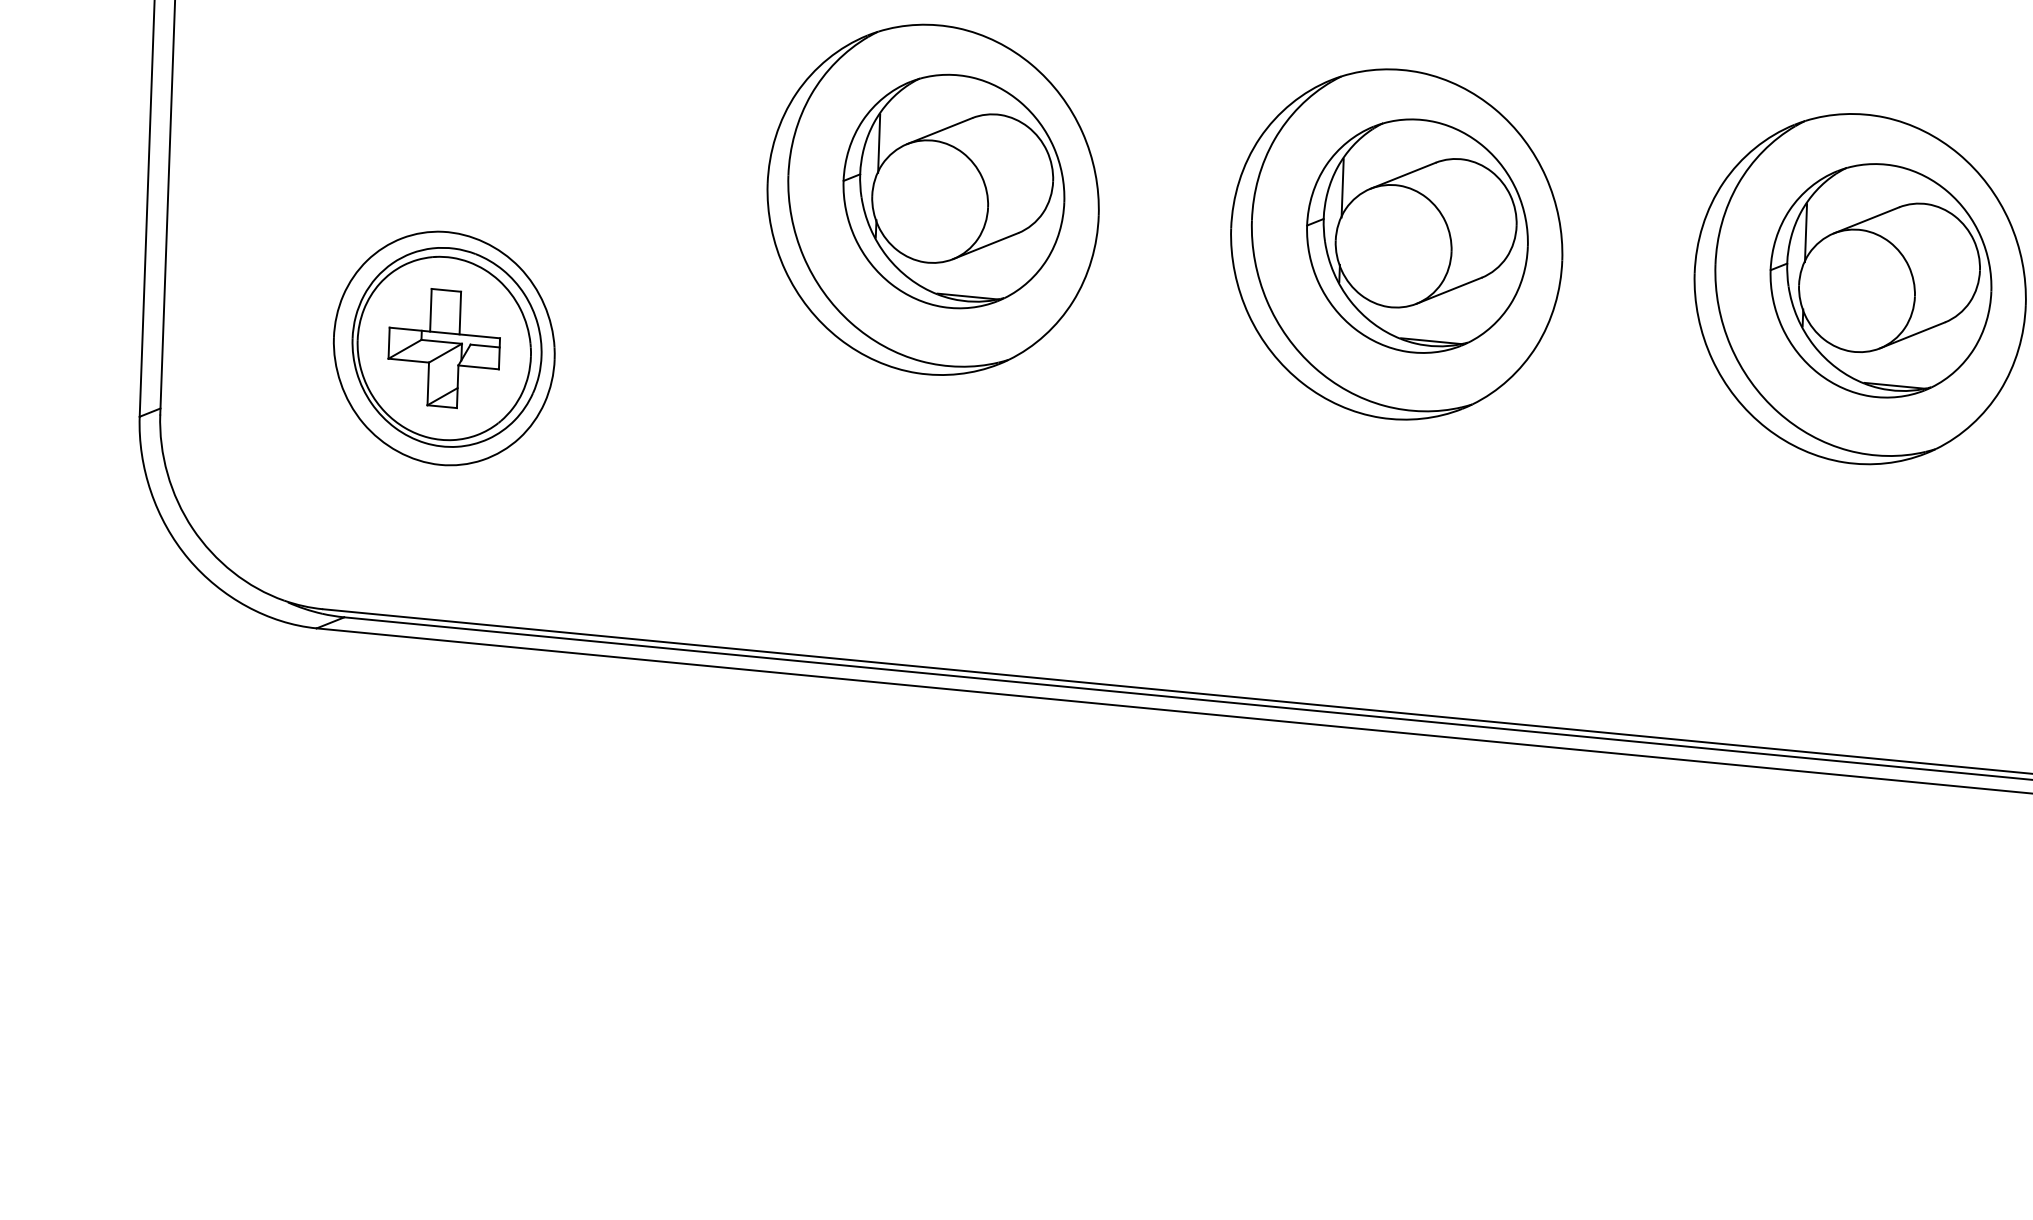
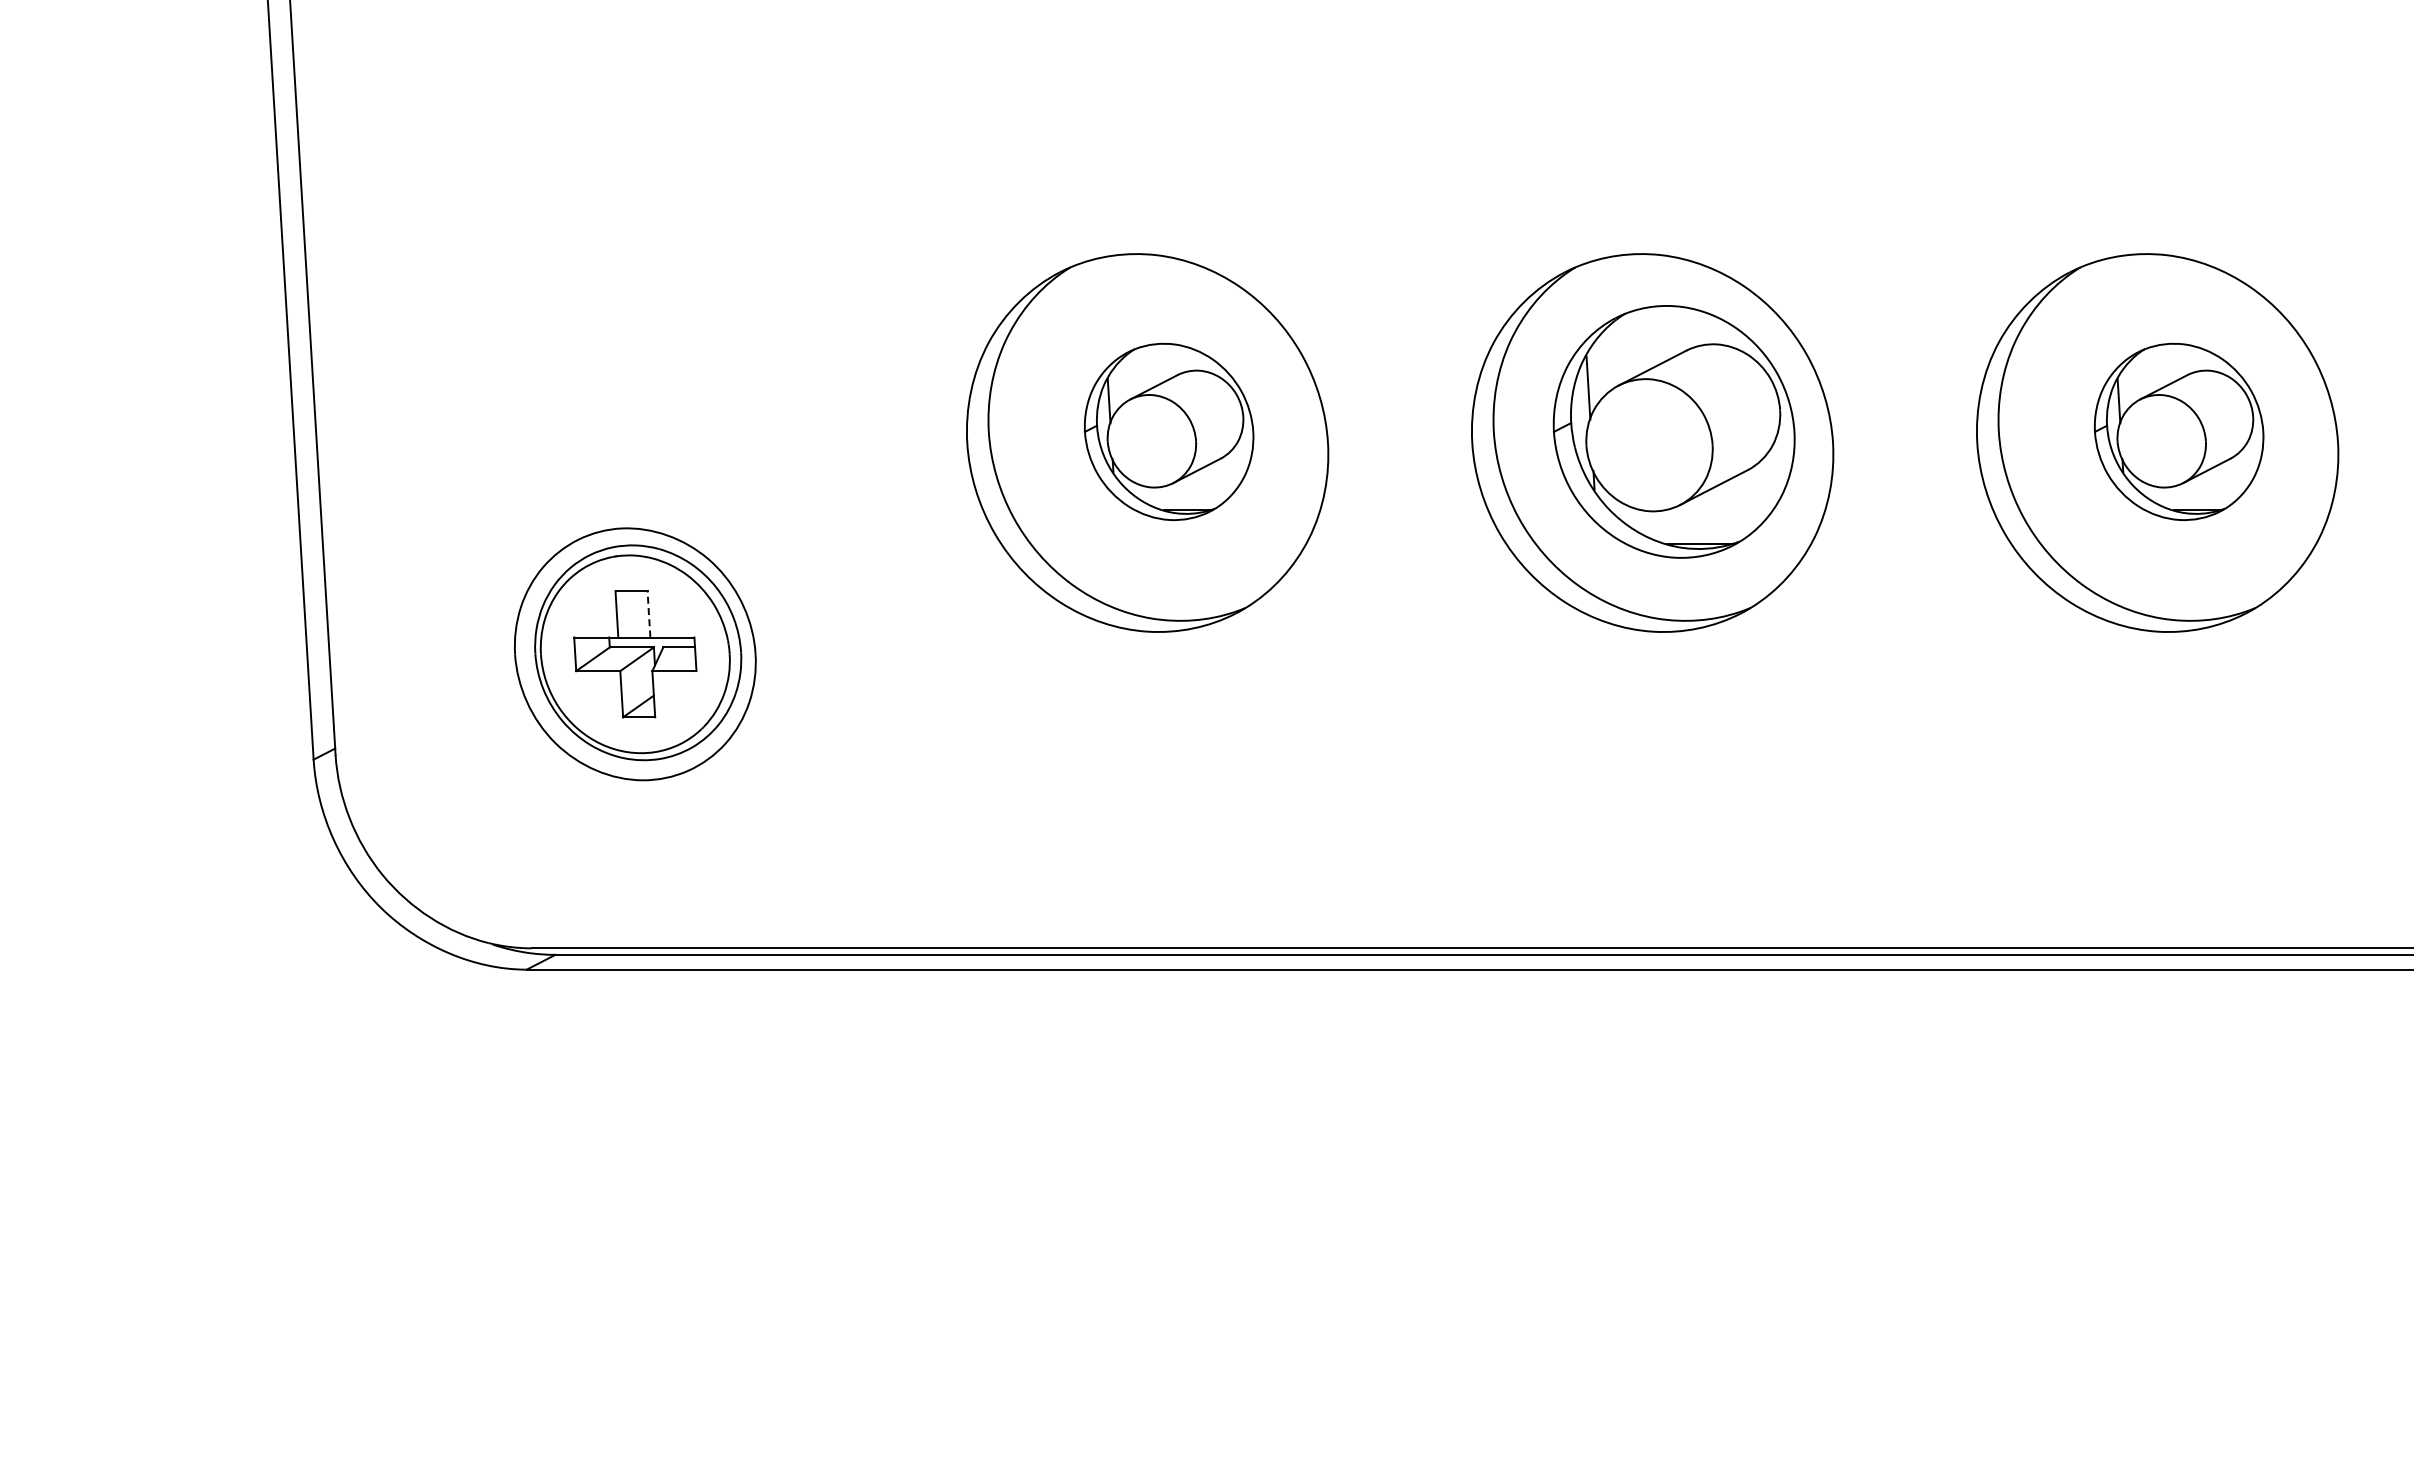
part: (953, 191) -> (1168, 431), size x0.7
part: (1880, 280) -> (2178, 431), size x0.7
line: (459, 312) -> (648, 613), solid -> dashed

